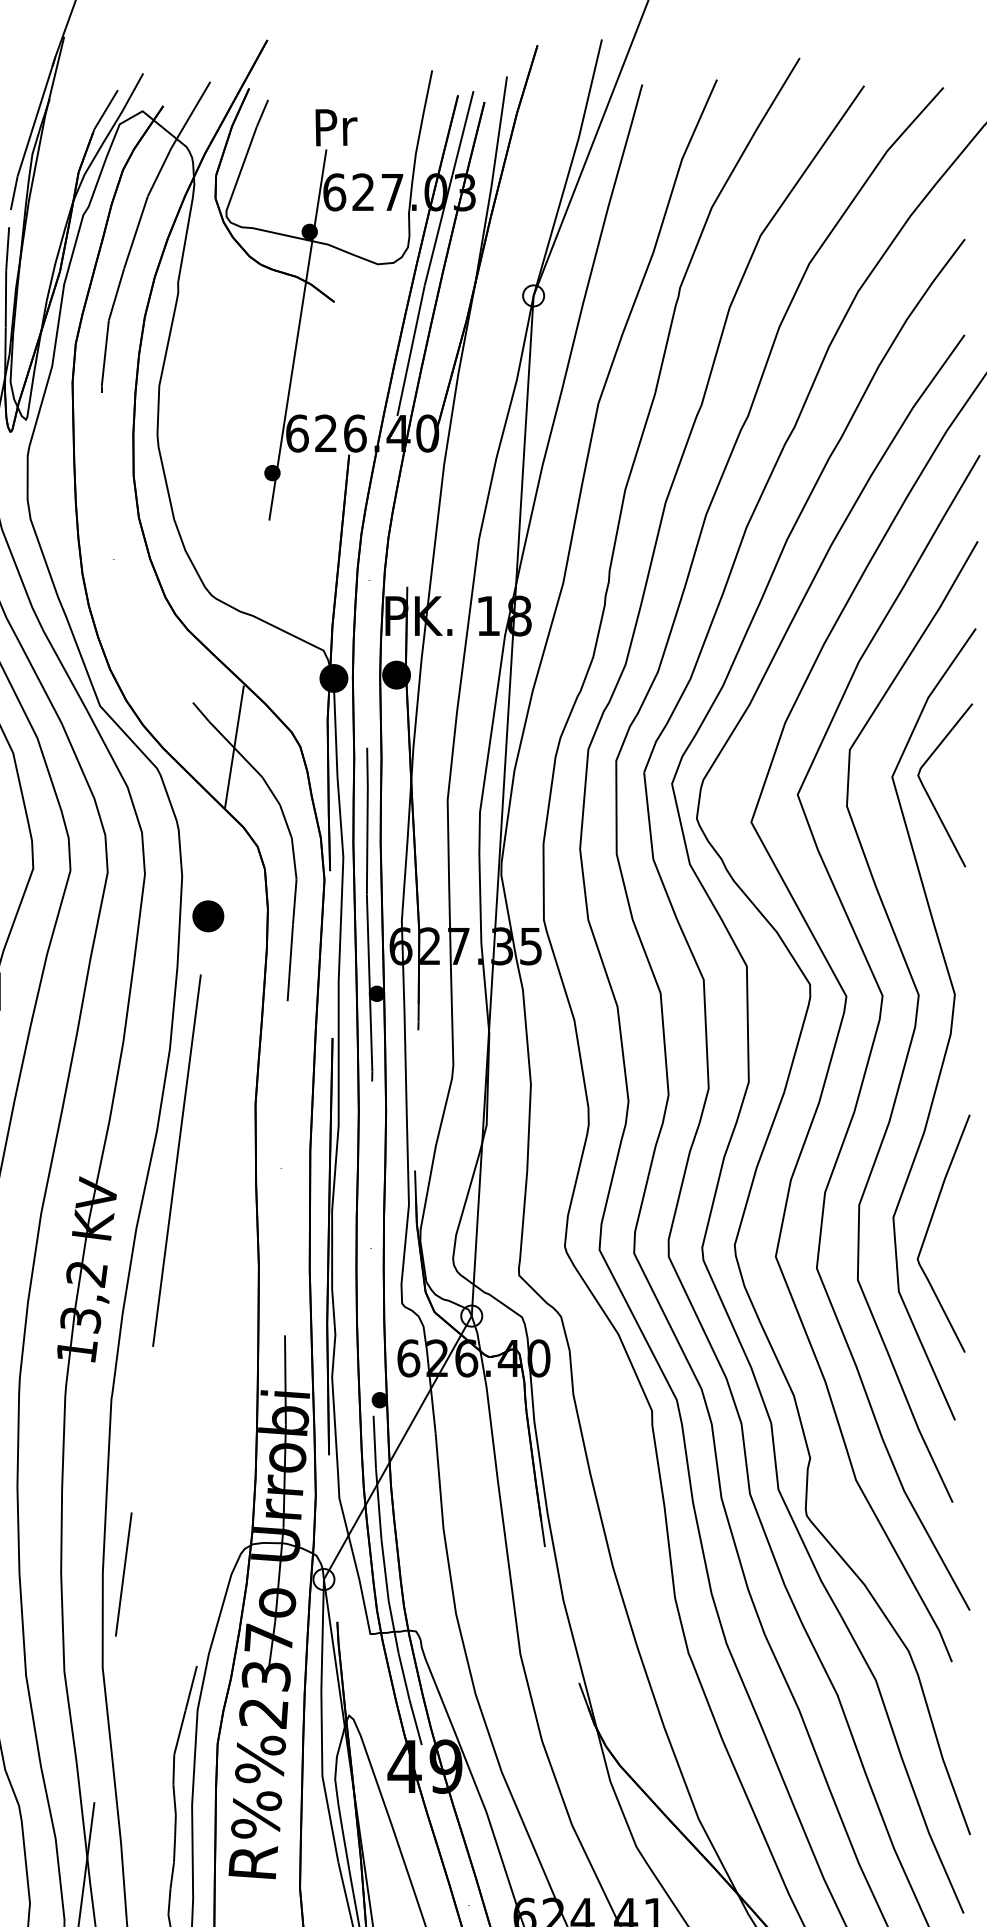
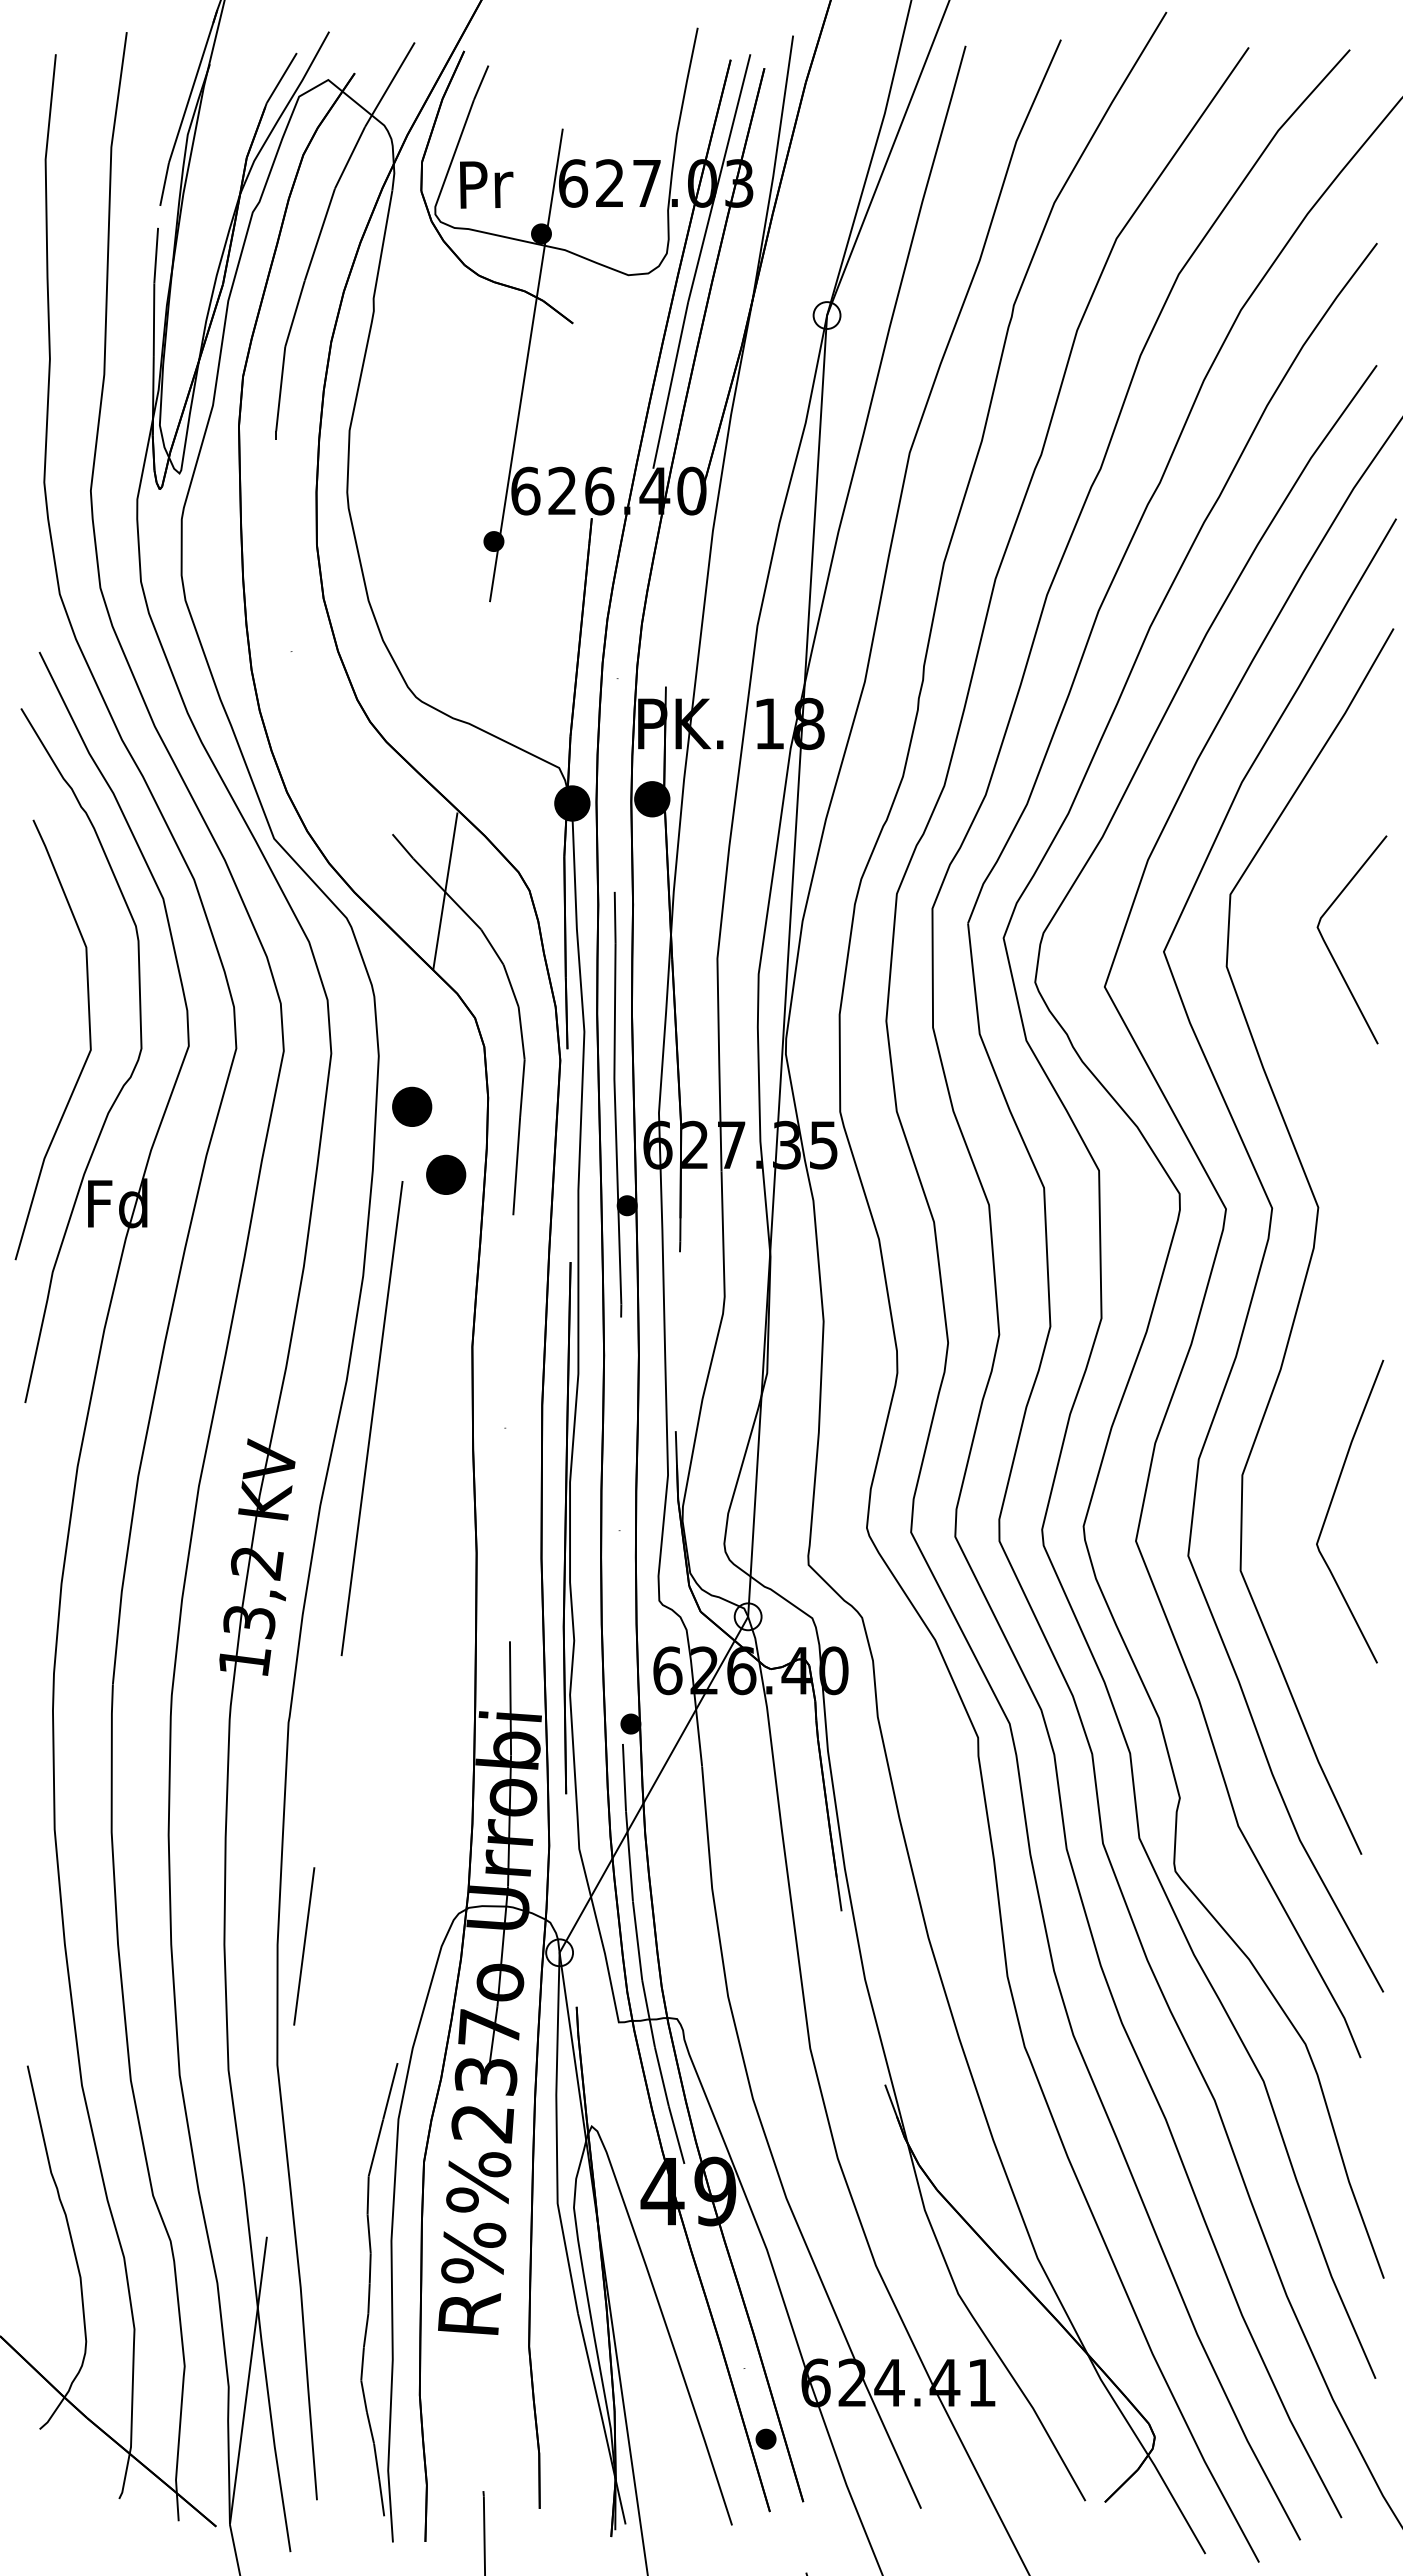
text: (336, 127) -> (486, 184), moved
part: (235, 969) -> (446, 1174), added
curve: (950, 1028) -> (1358, 1250), removed

